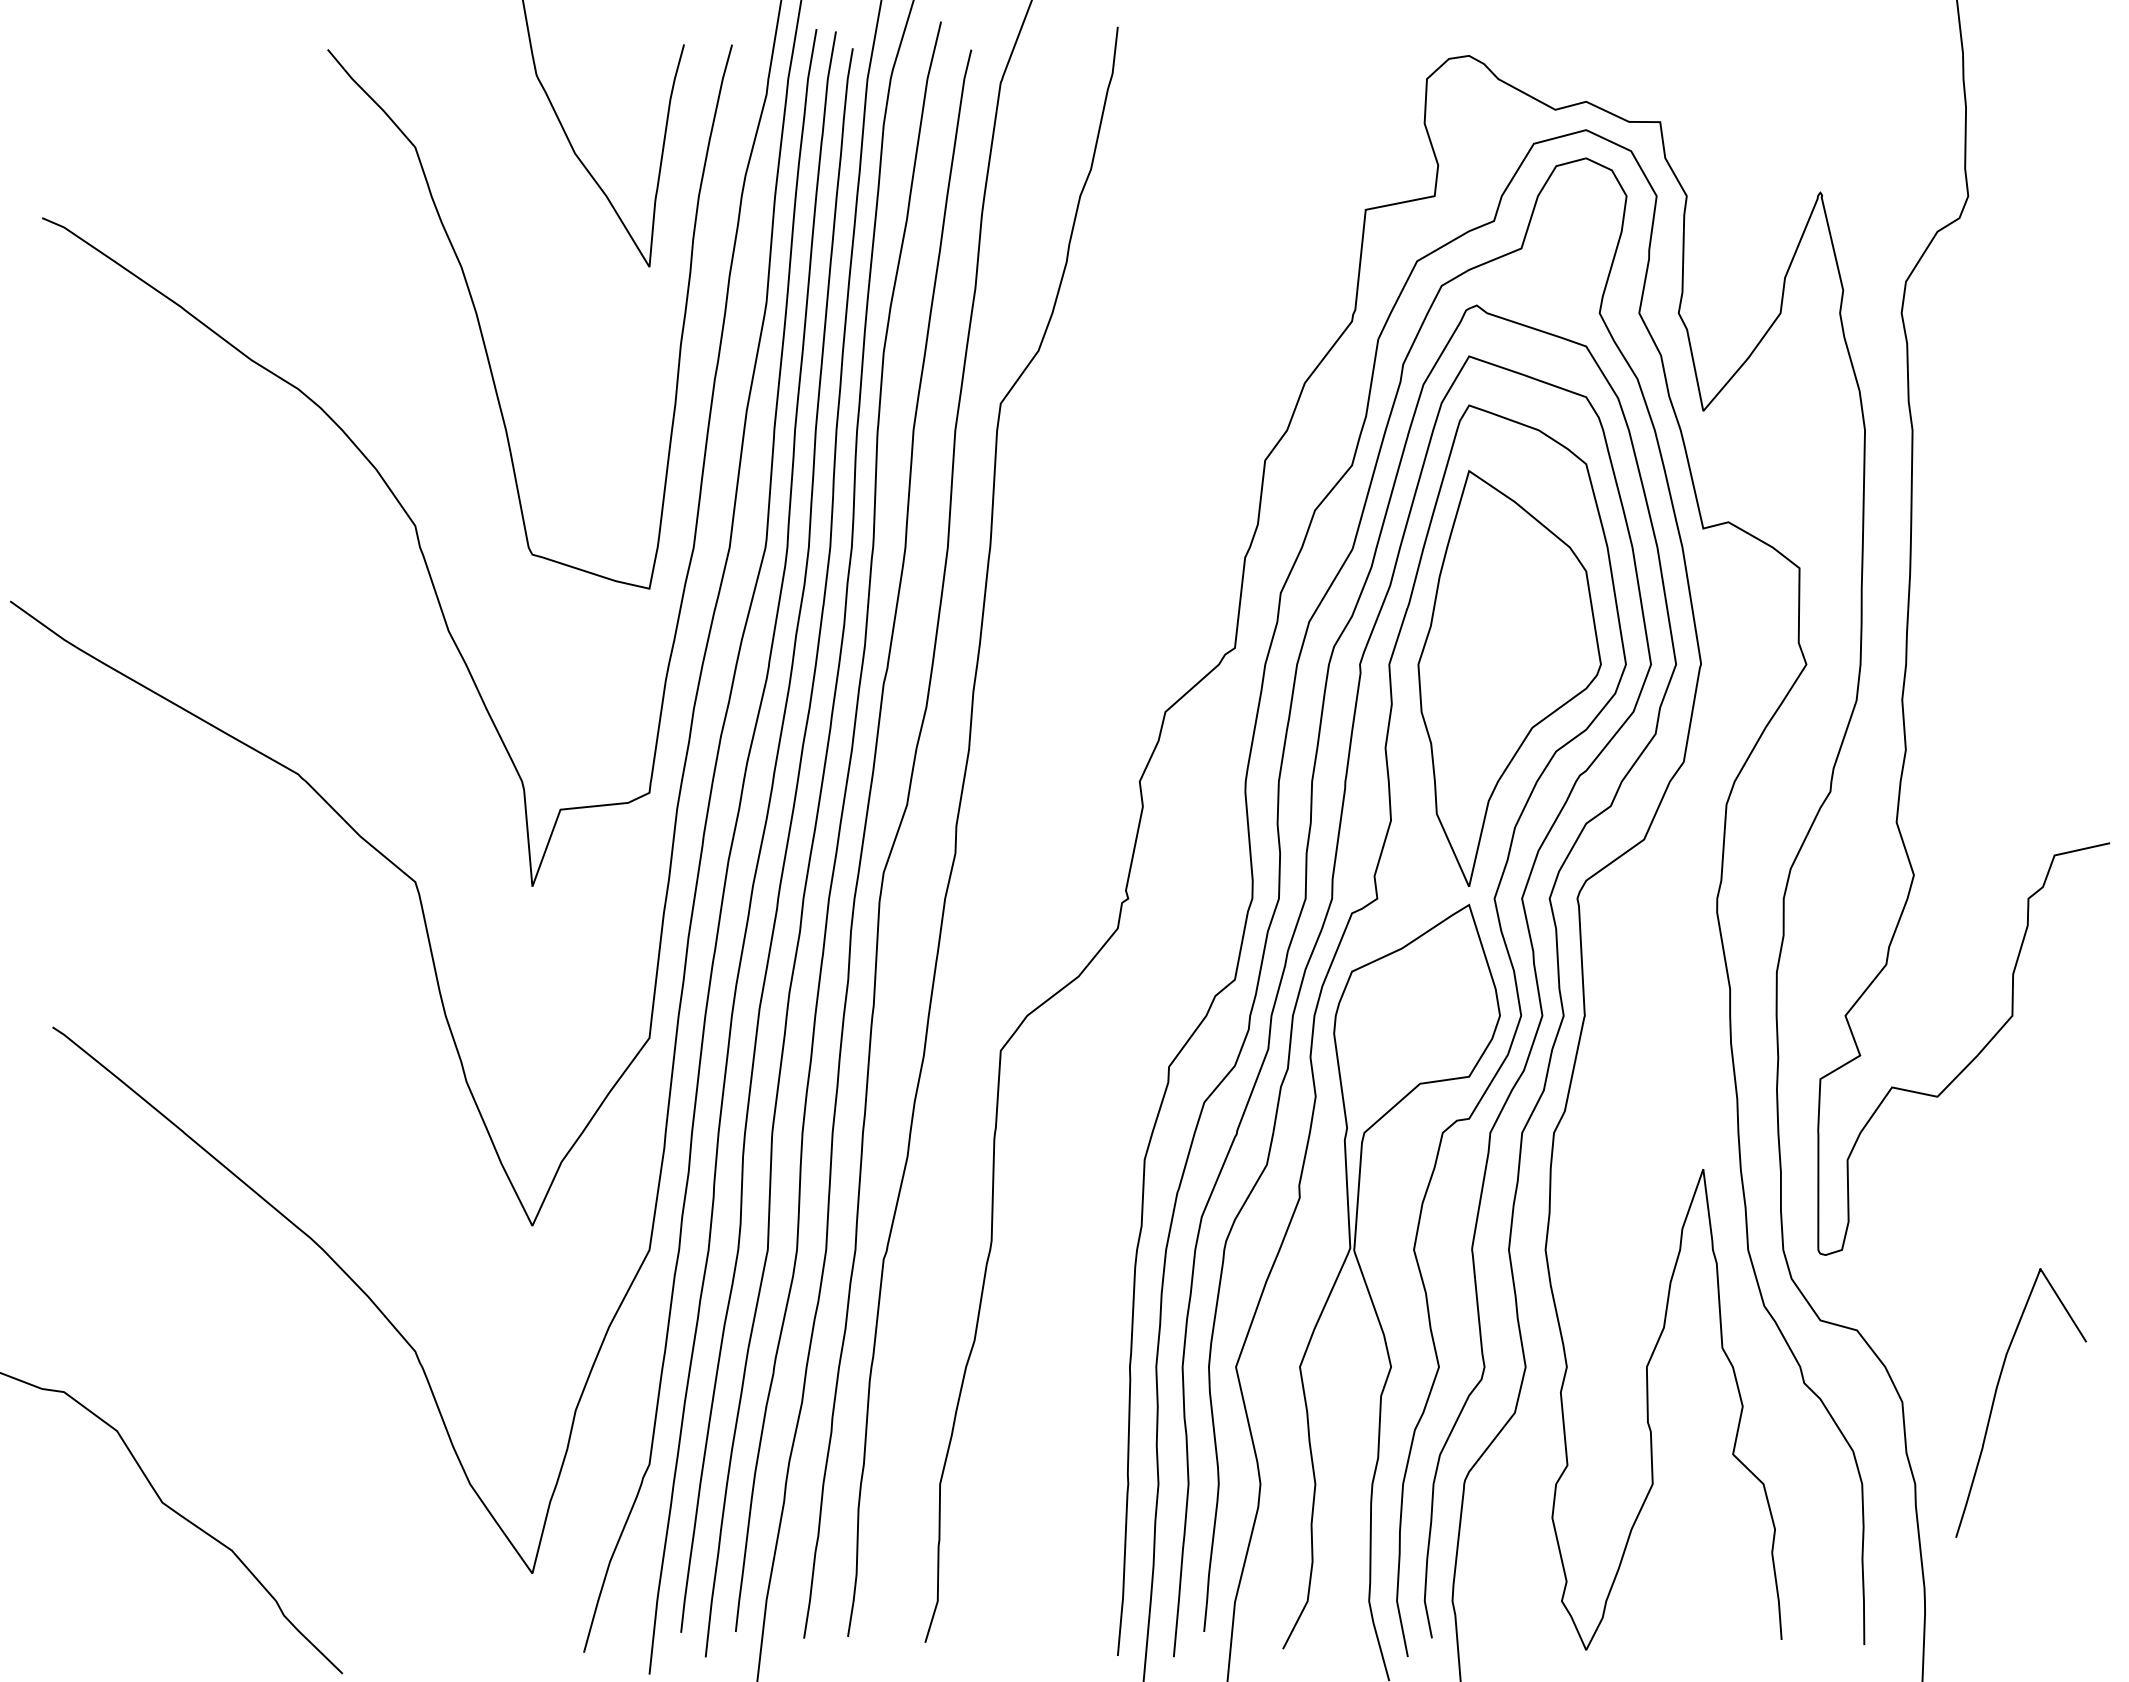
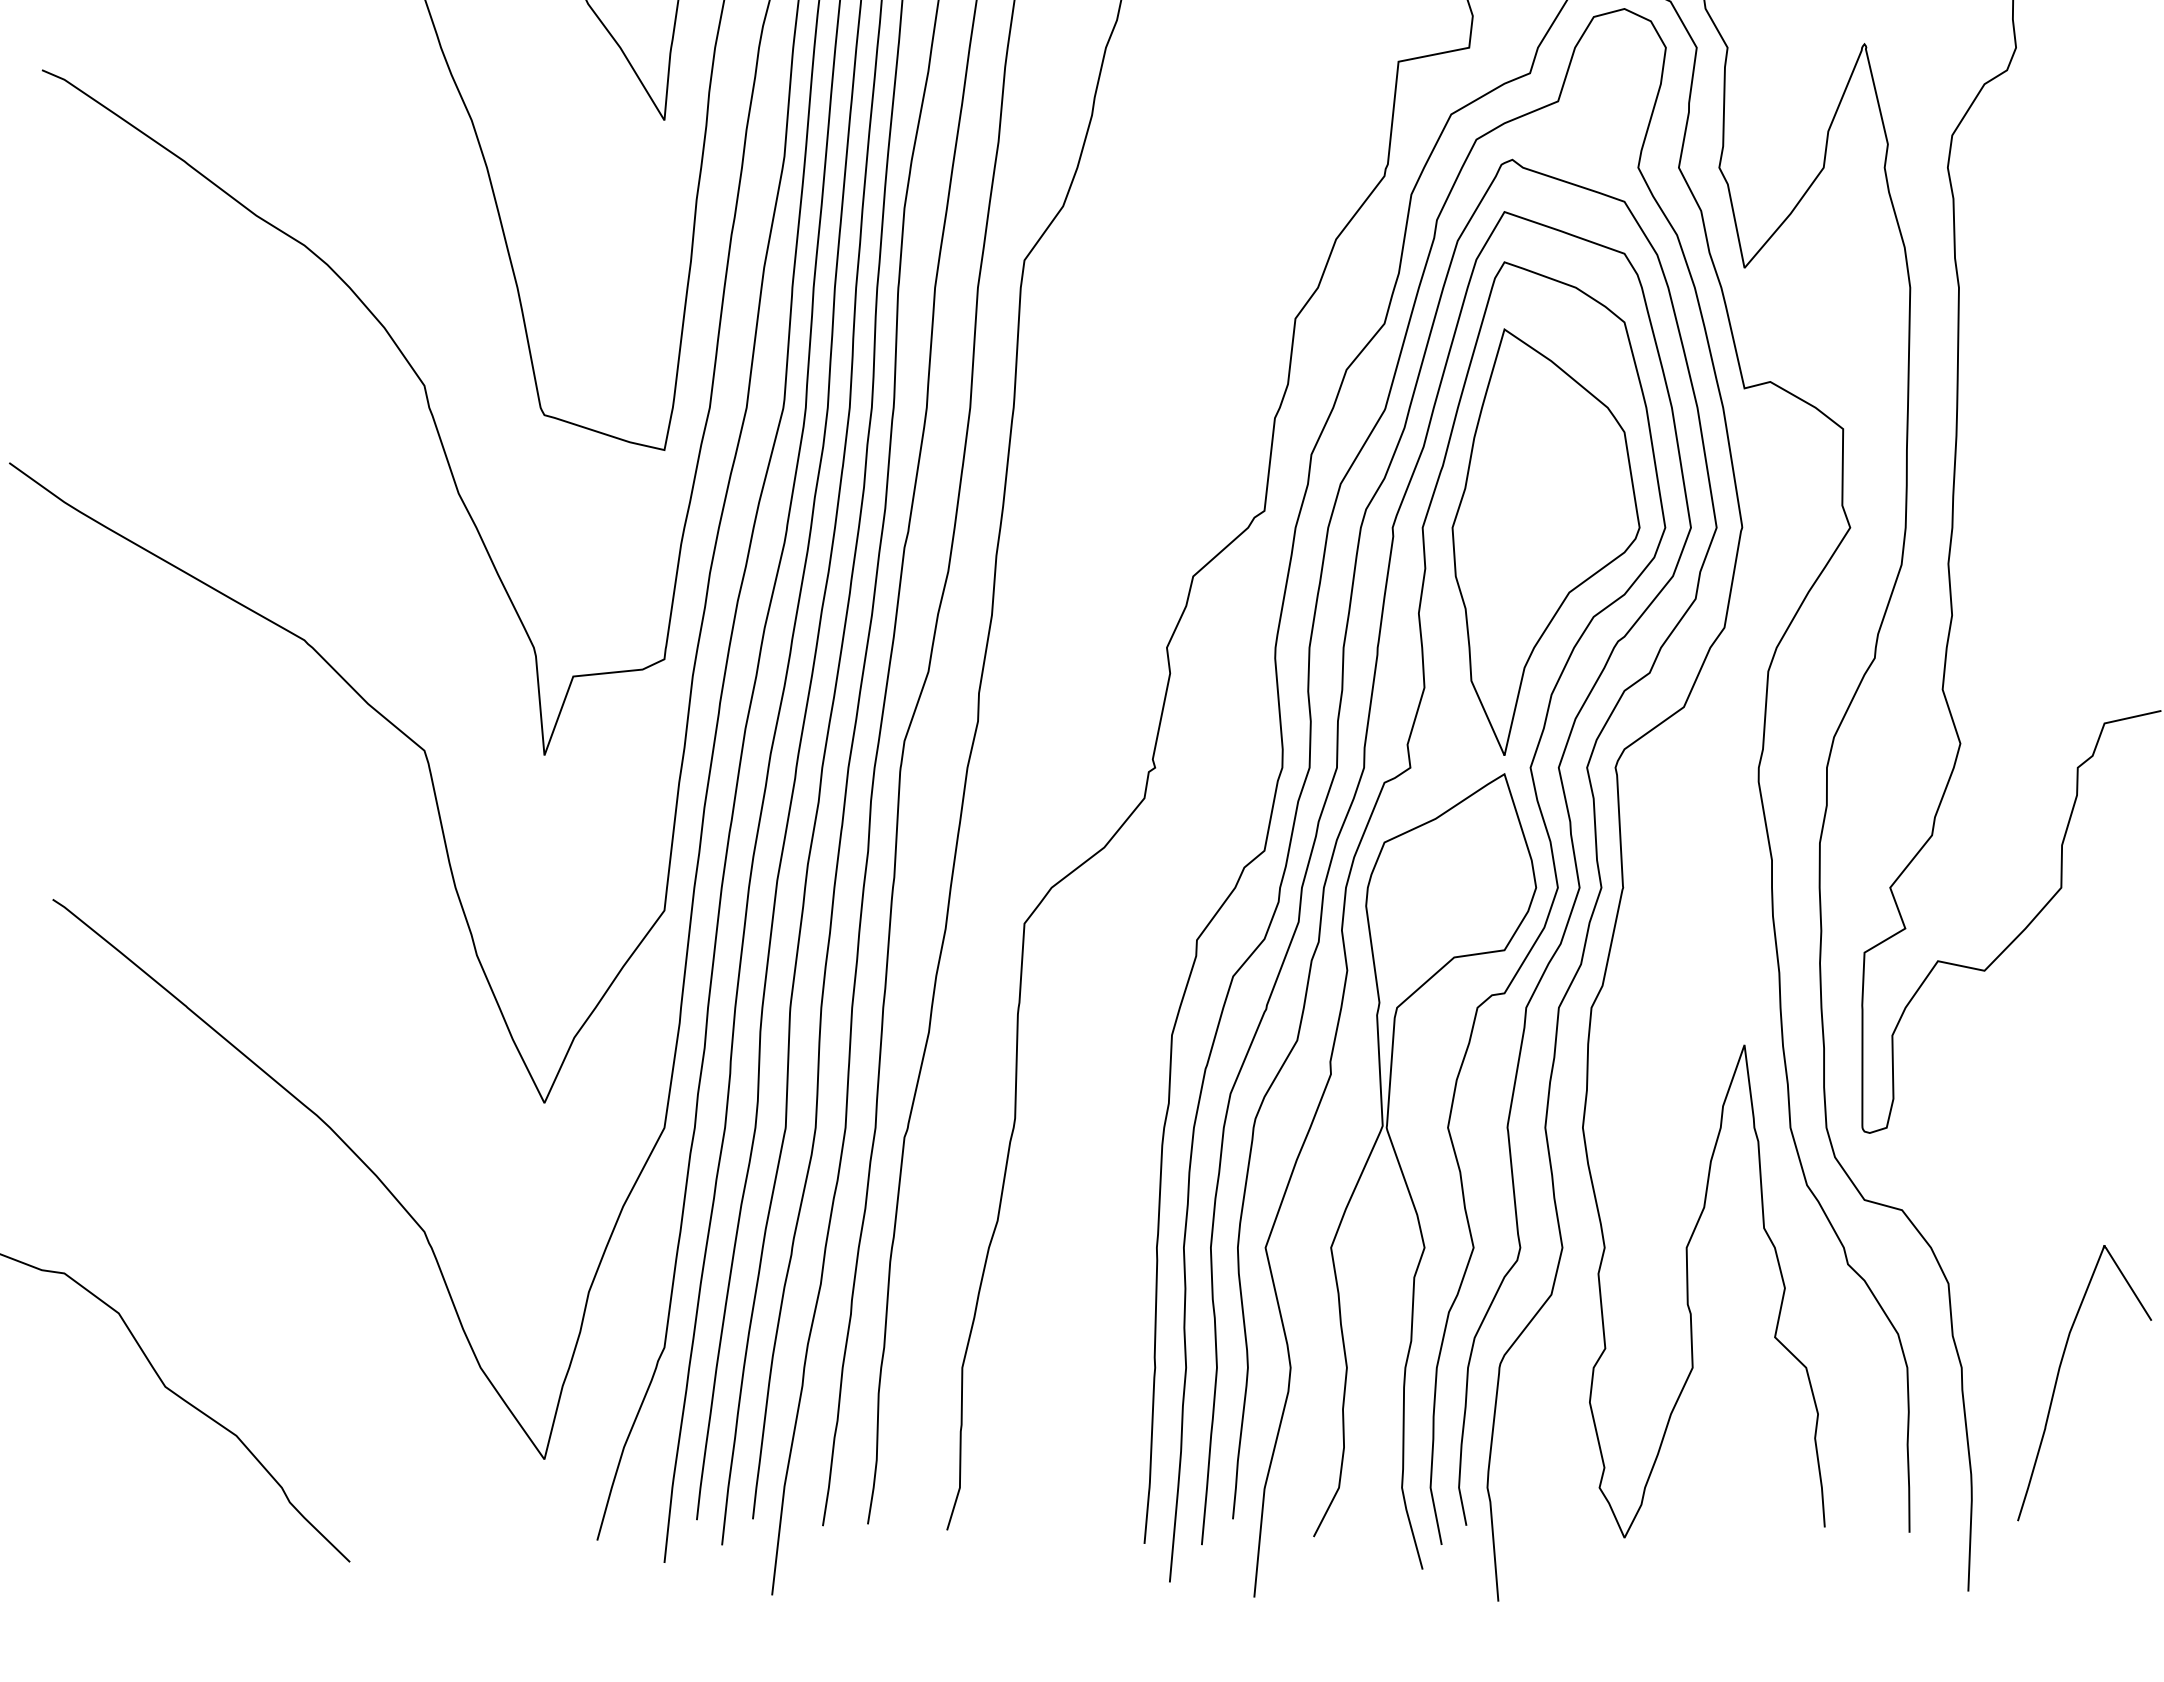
curve: (1996, 1394) -> (2059, 1374), moved

